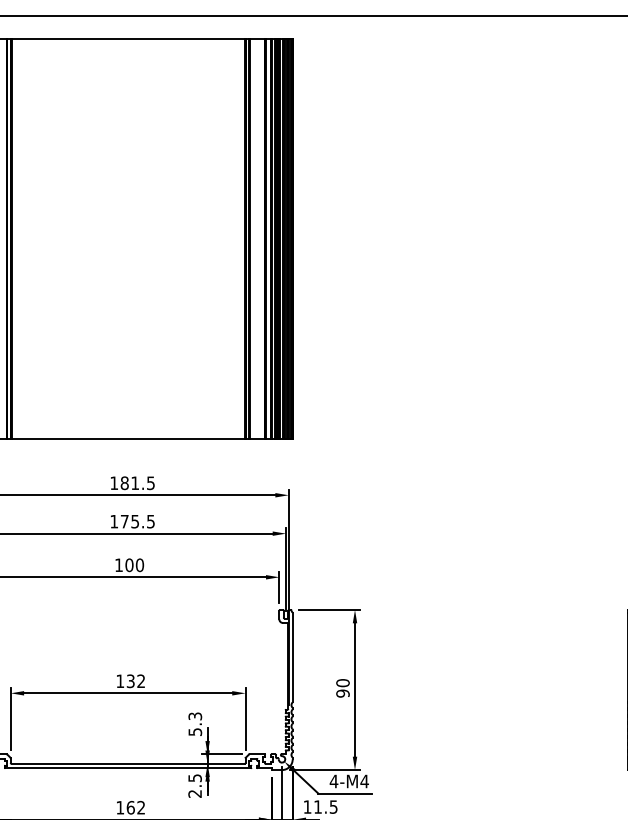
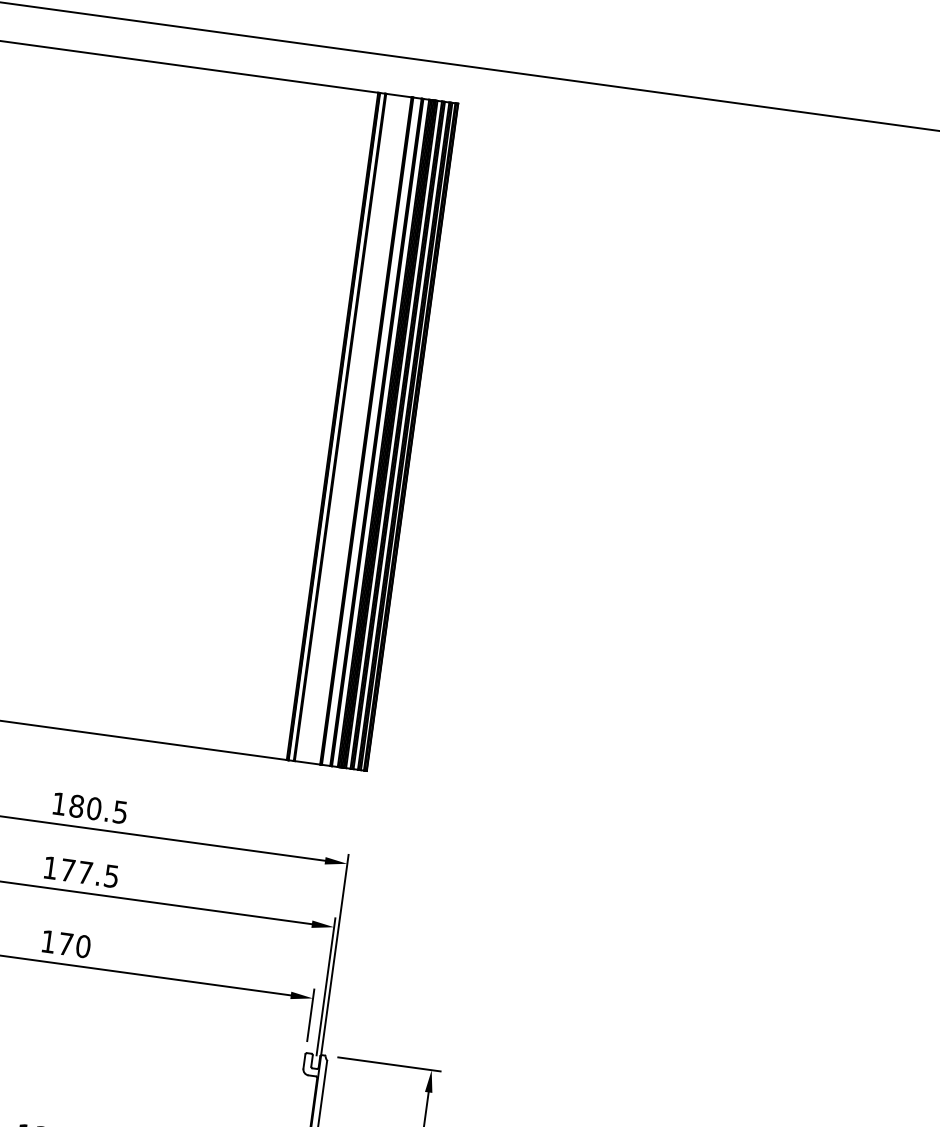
text: (135, 483) -> (94, 809), 181.5 -> 180.5
text: (135, 521) -> (85, 872), 175.5 -> 177.5
text: (129, 565) -> (65, 944), 100 -> 170

